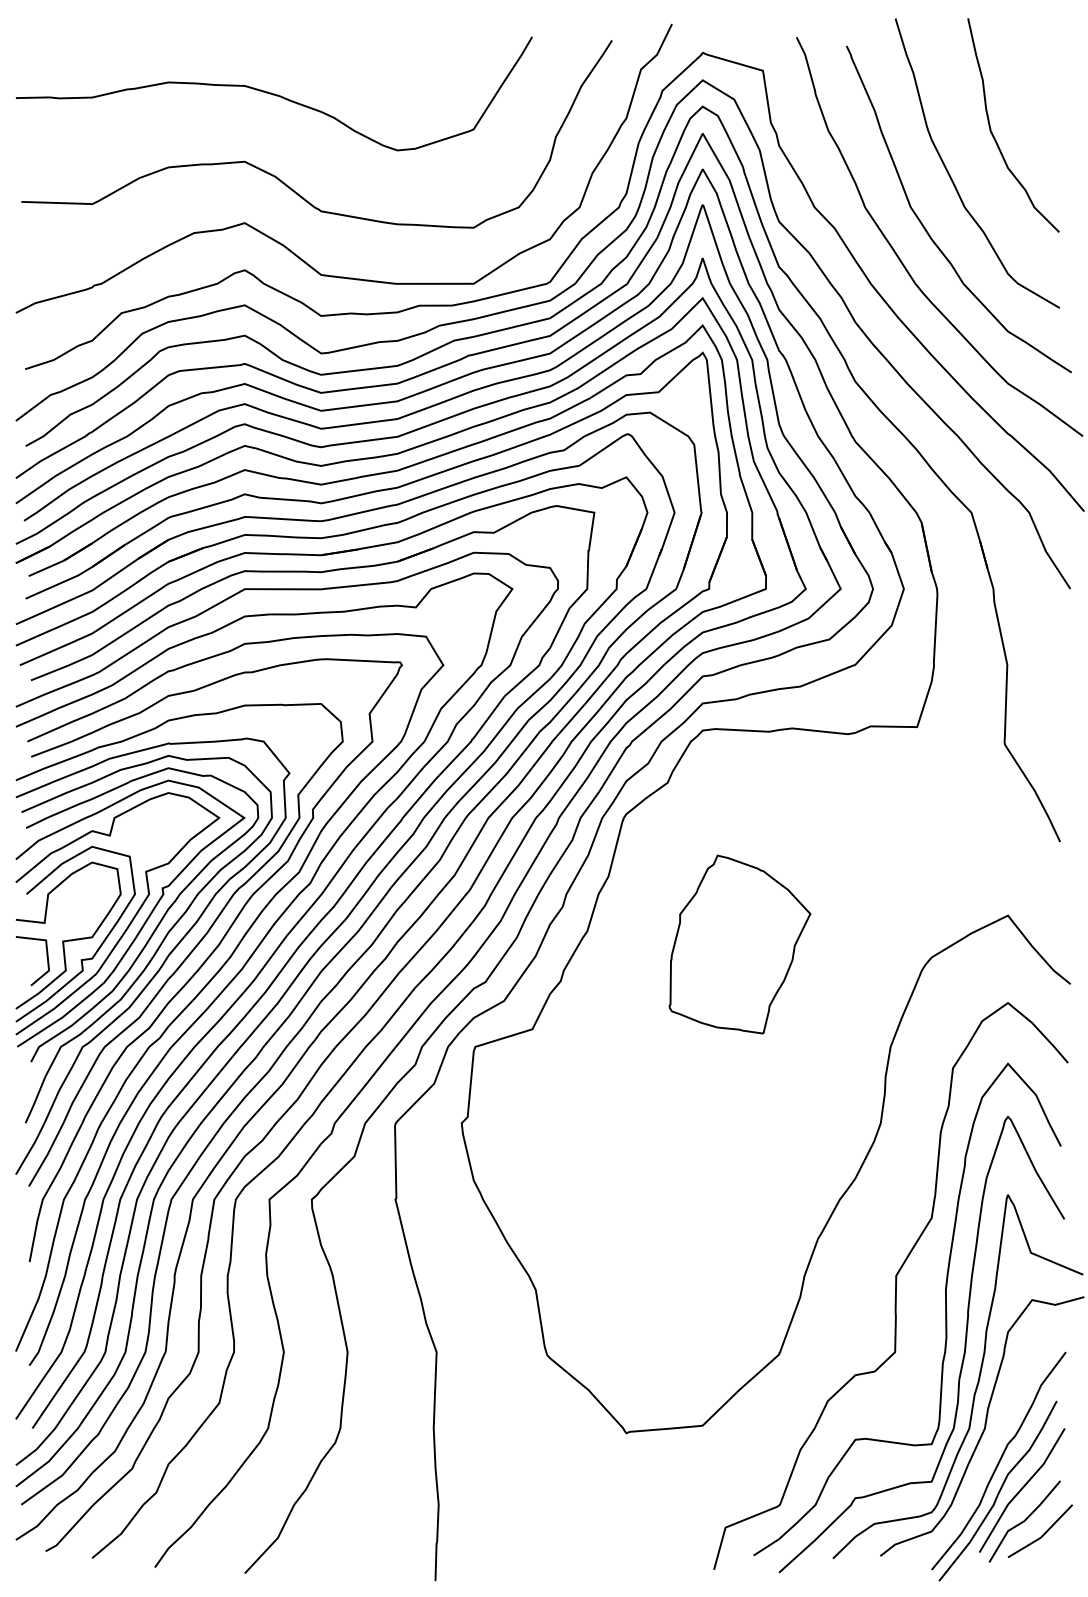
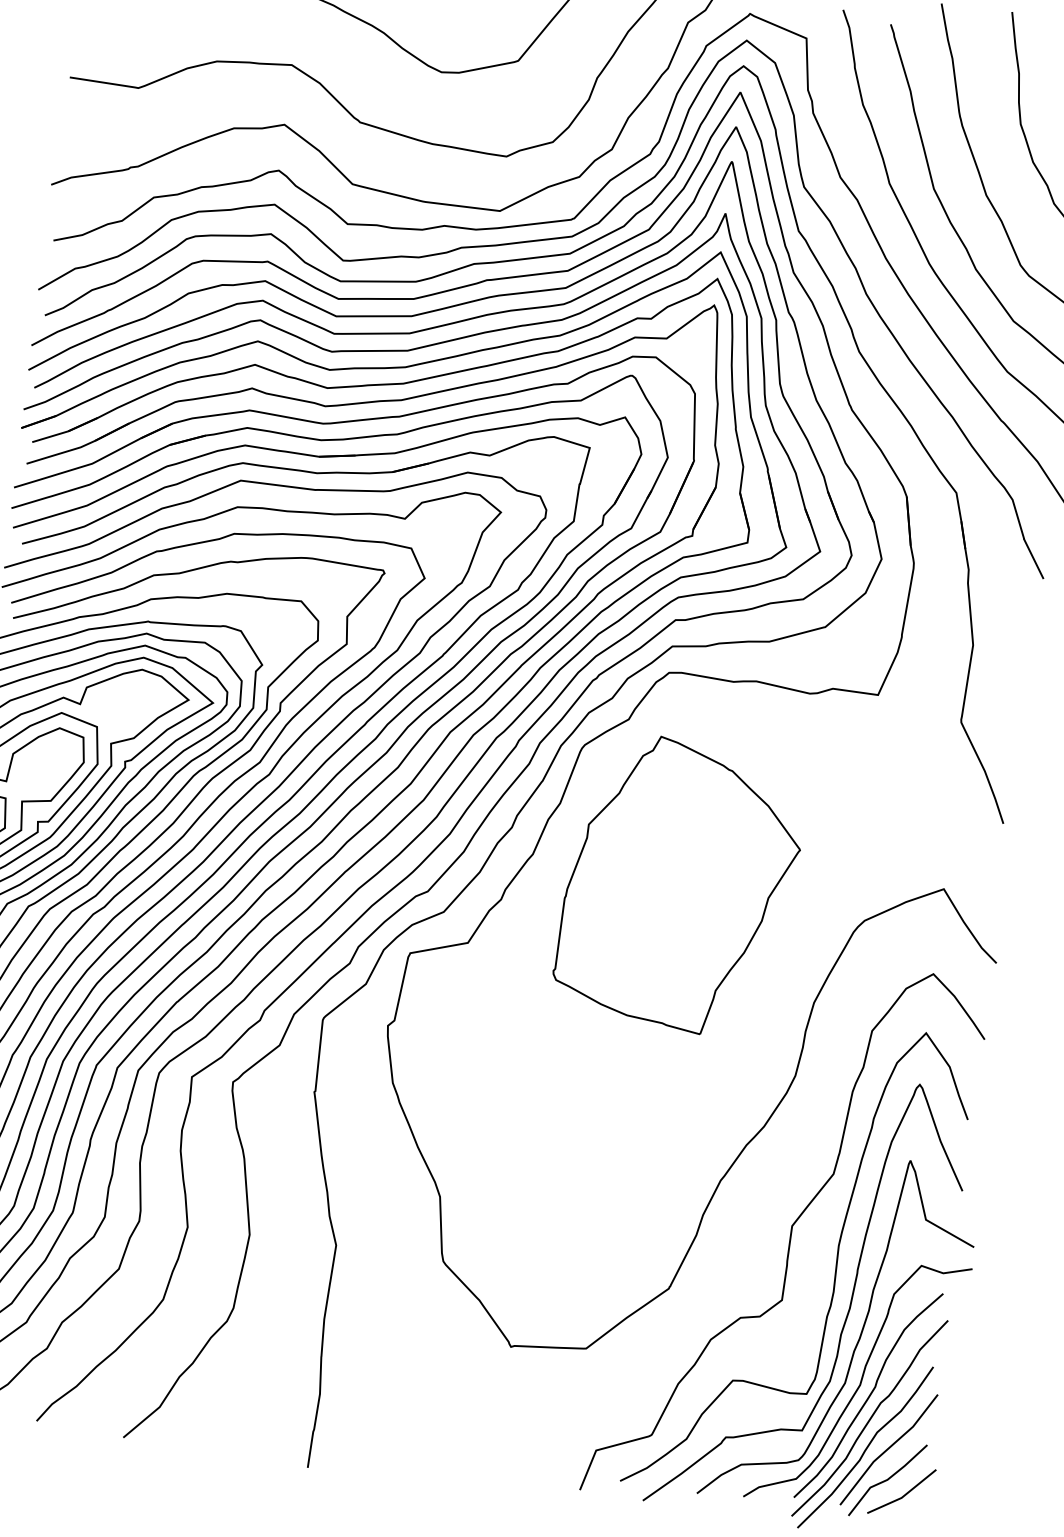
part: (739, 944) -> (679, 885), size x1.67
curve: (994, 1438) -> (868, 1395), added

